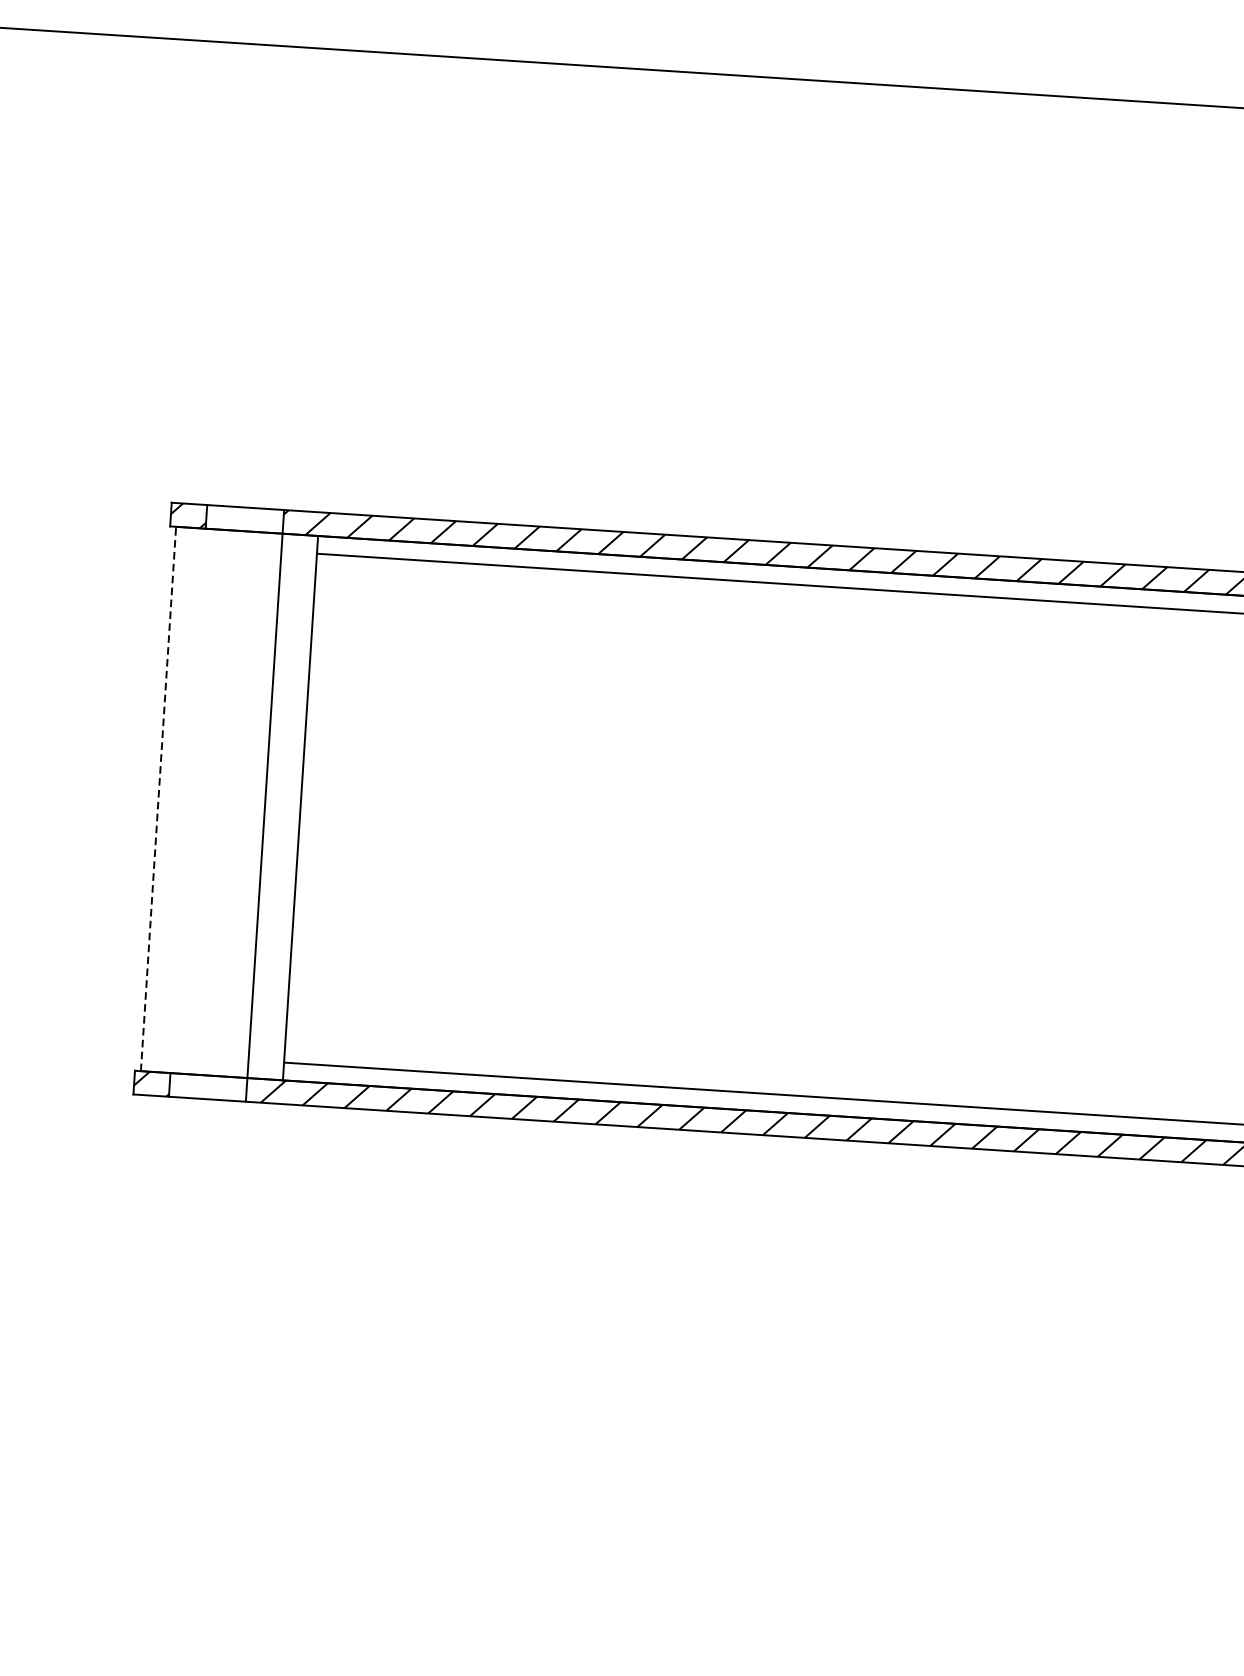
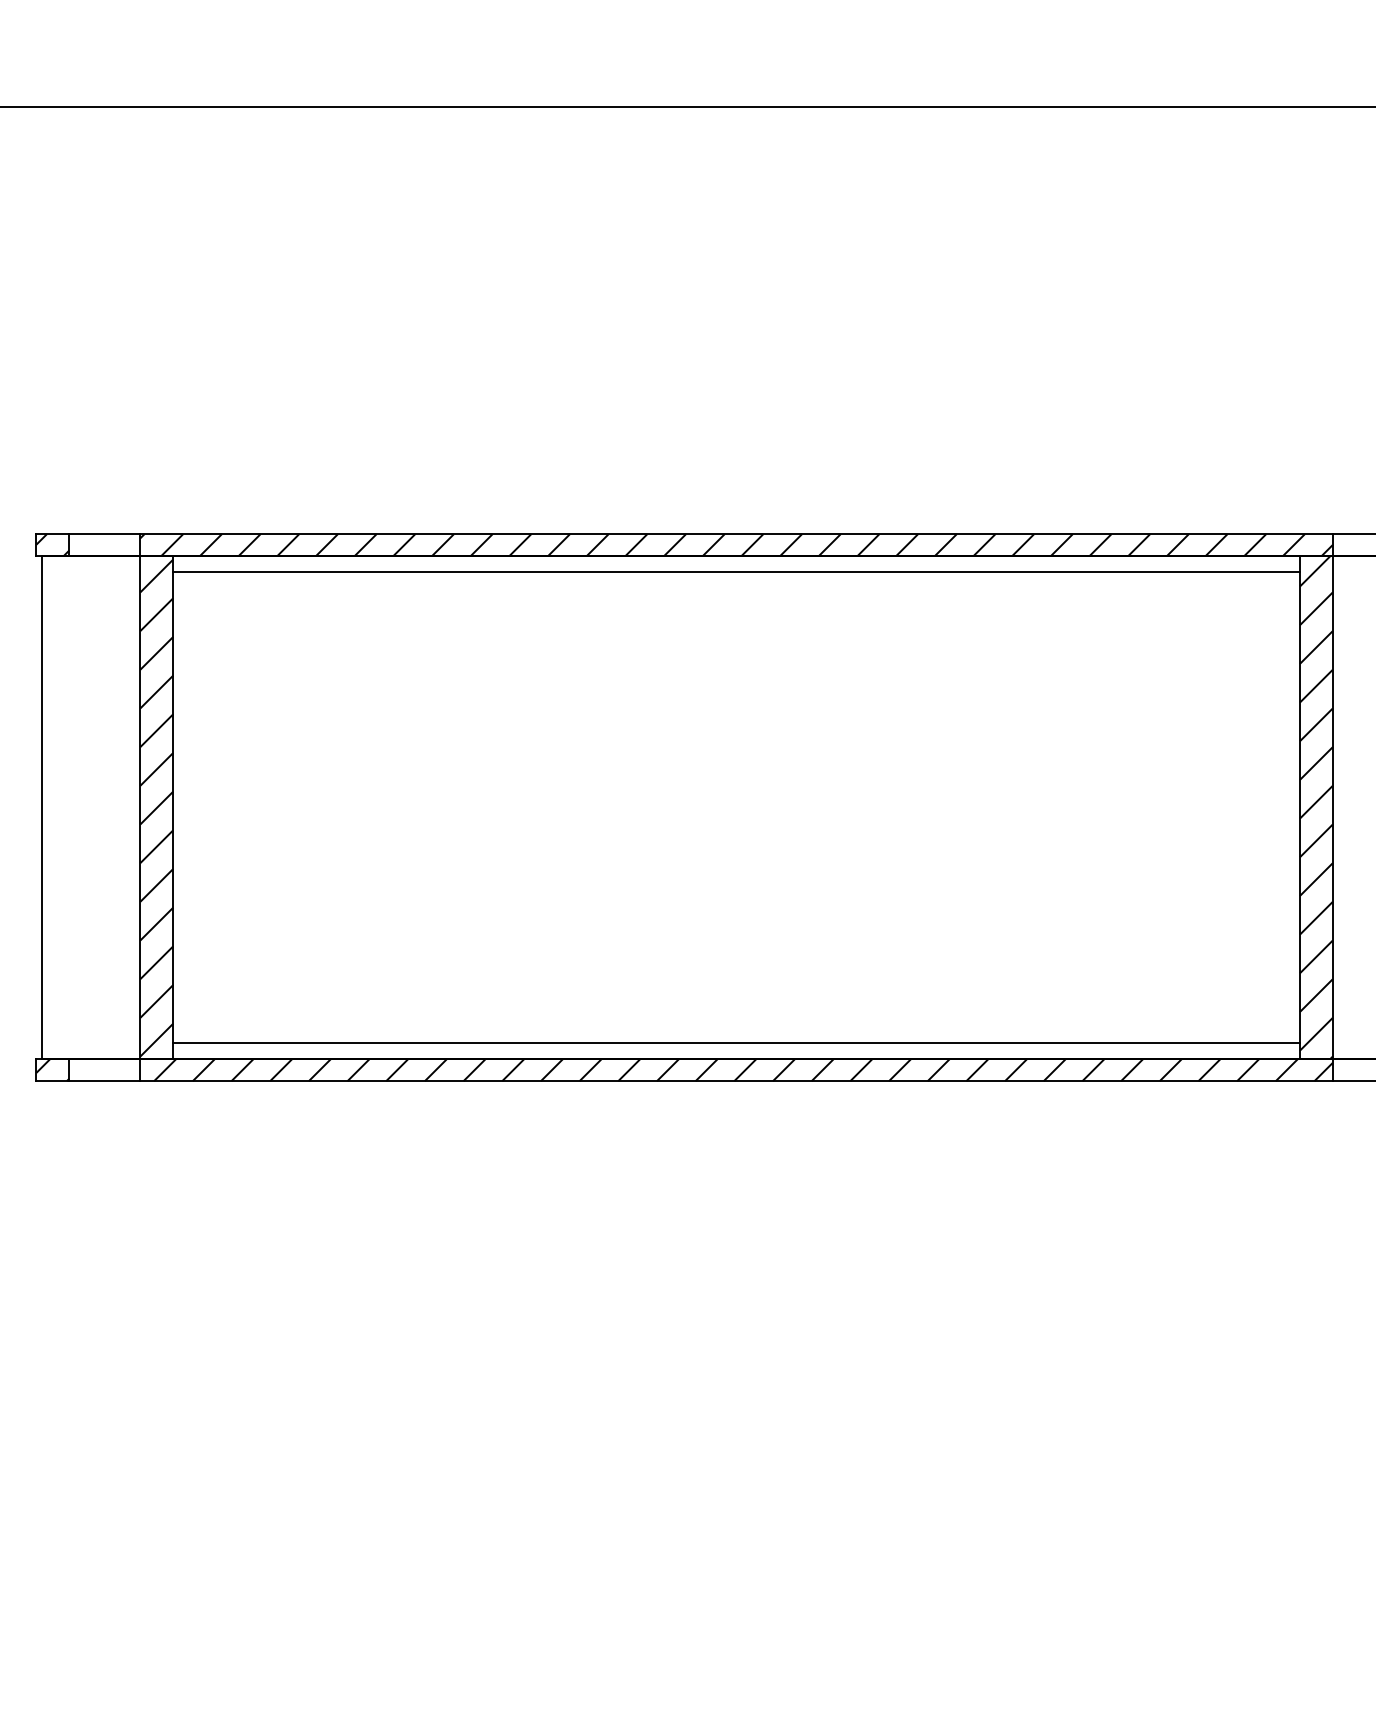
line: (158, 798) -> (41, 807), dashed -> solid
hatch: (282, 806) -> (156, 807), added

